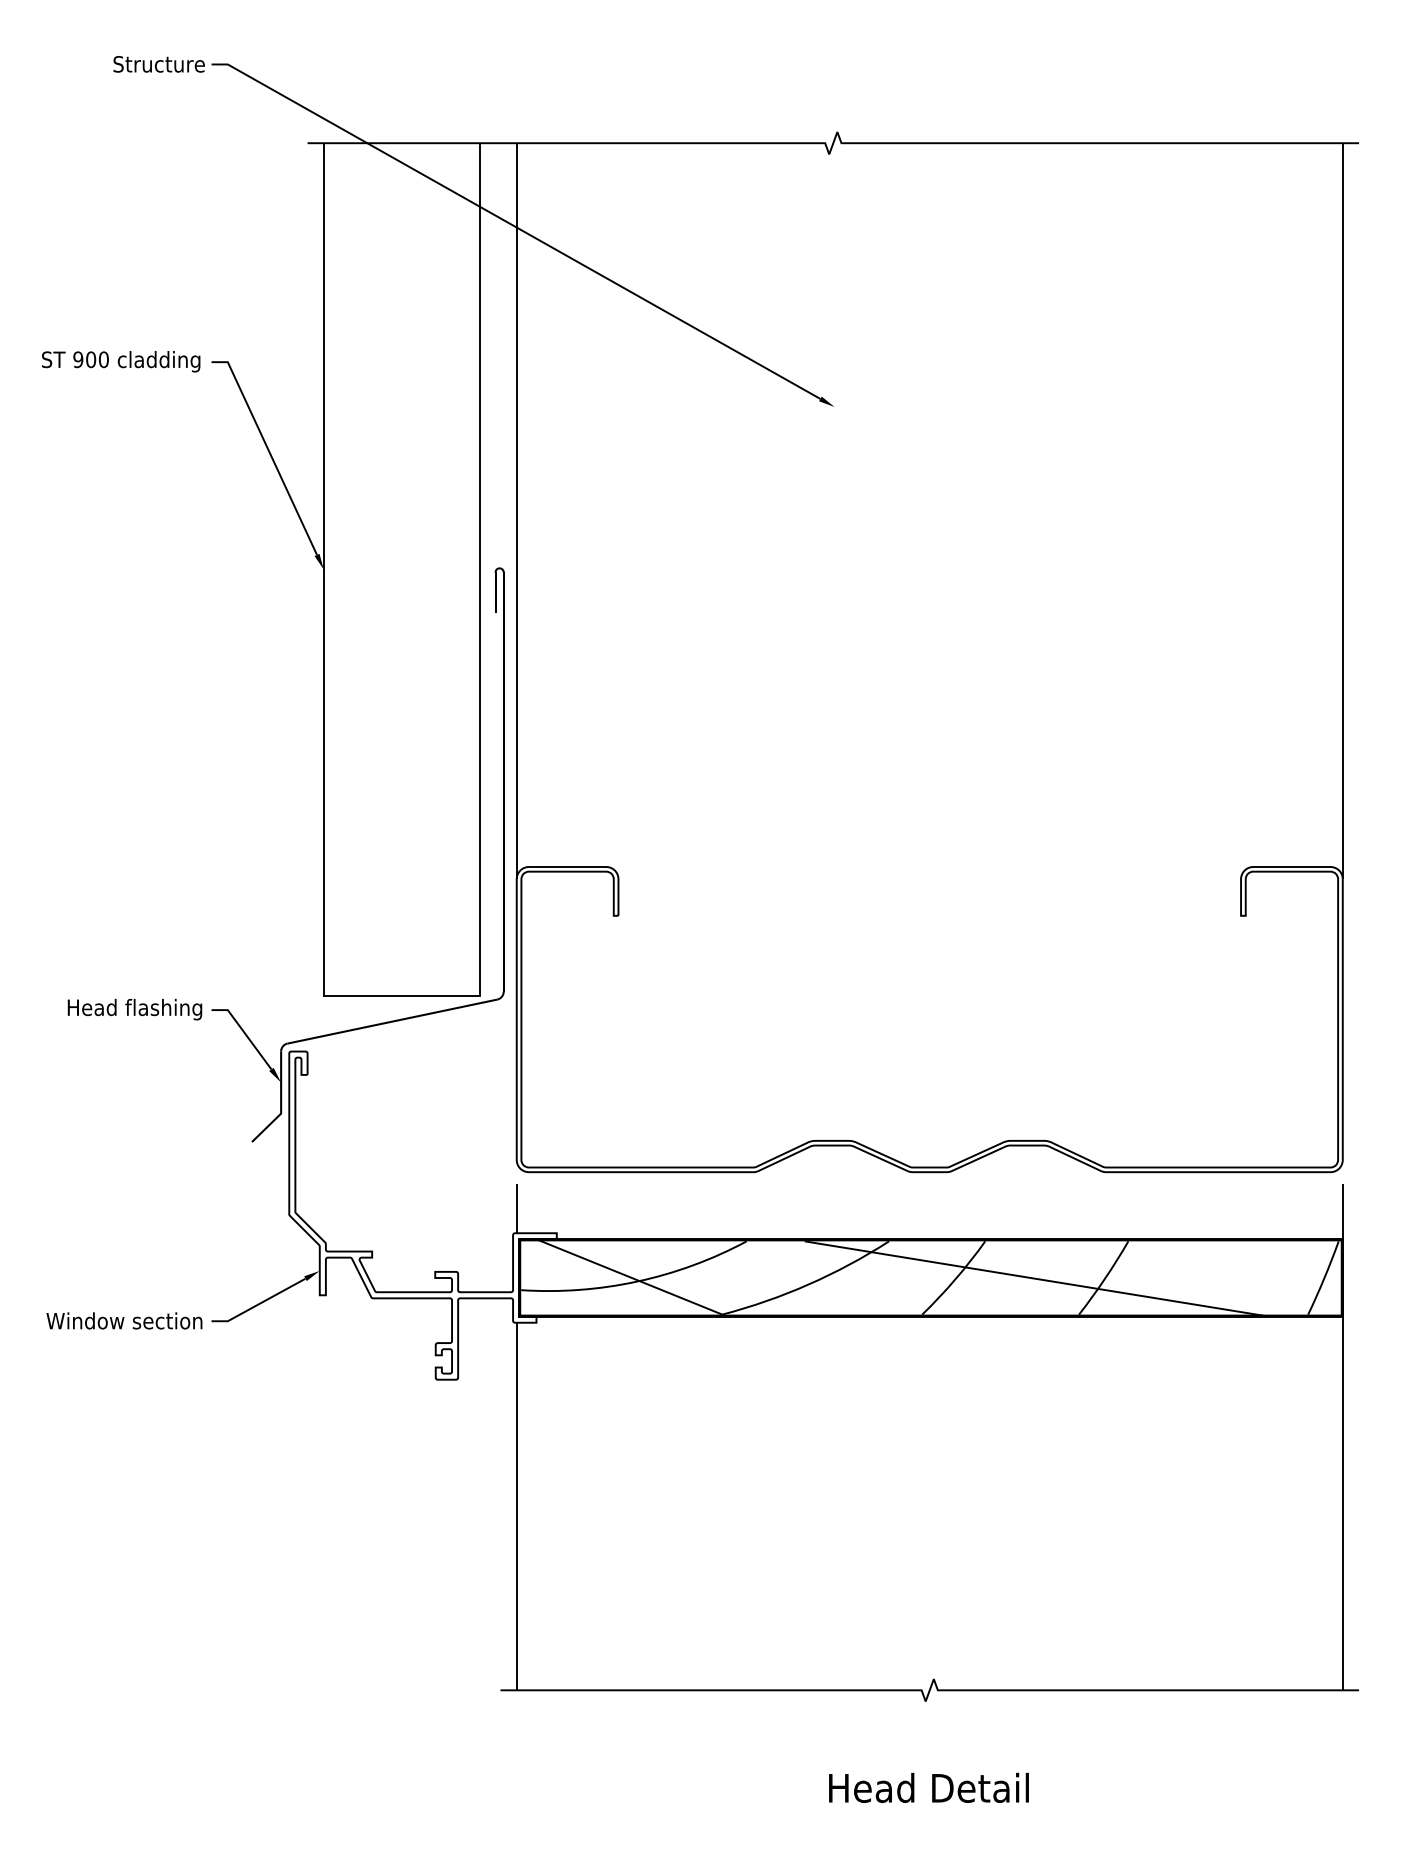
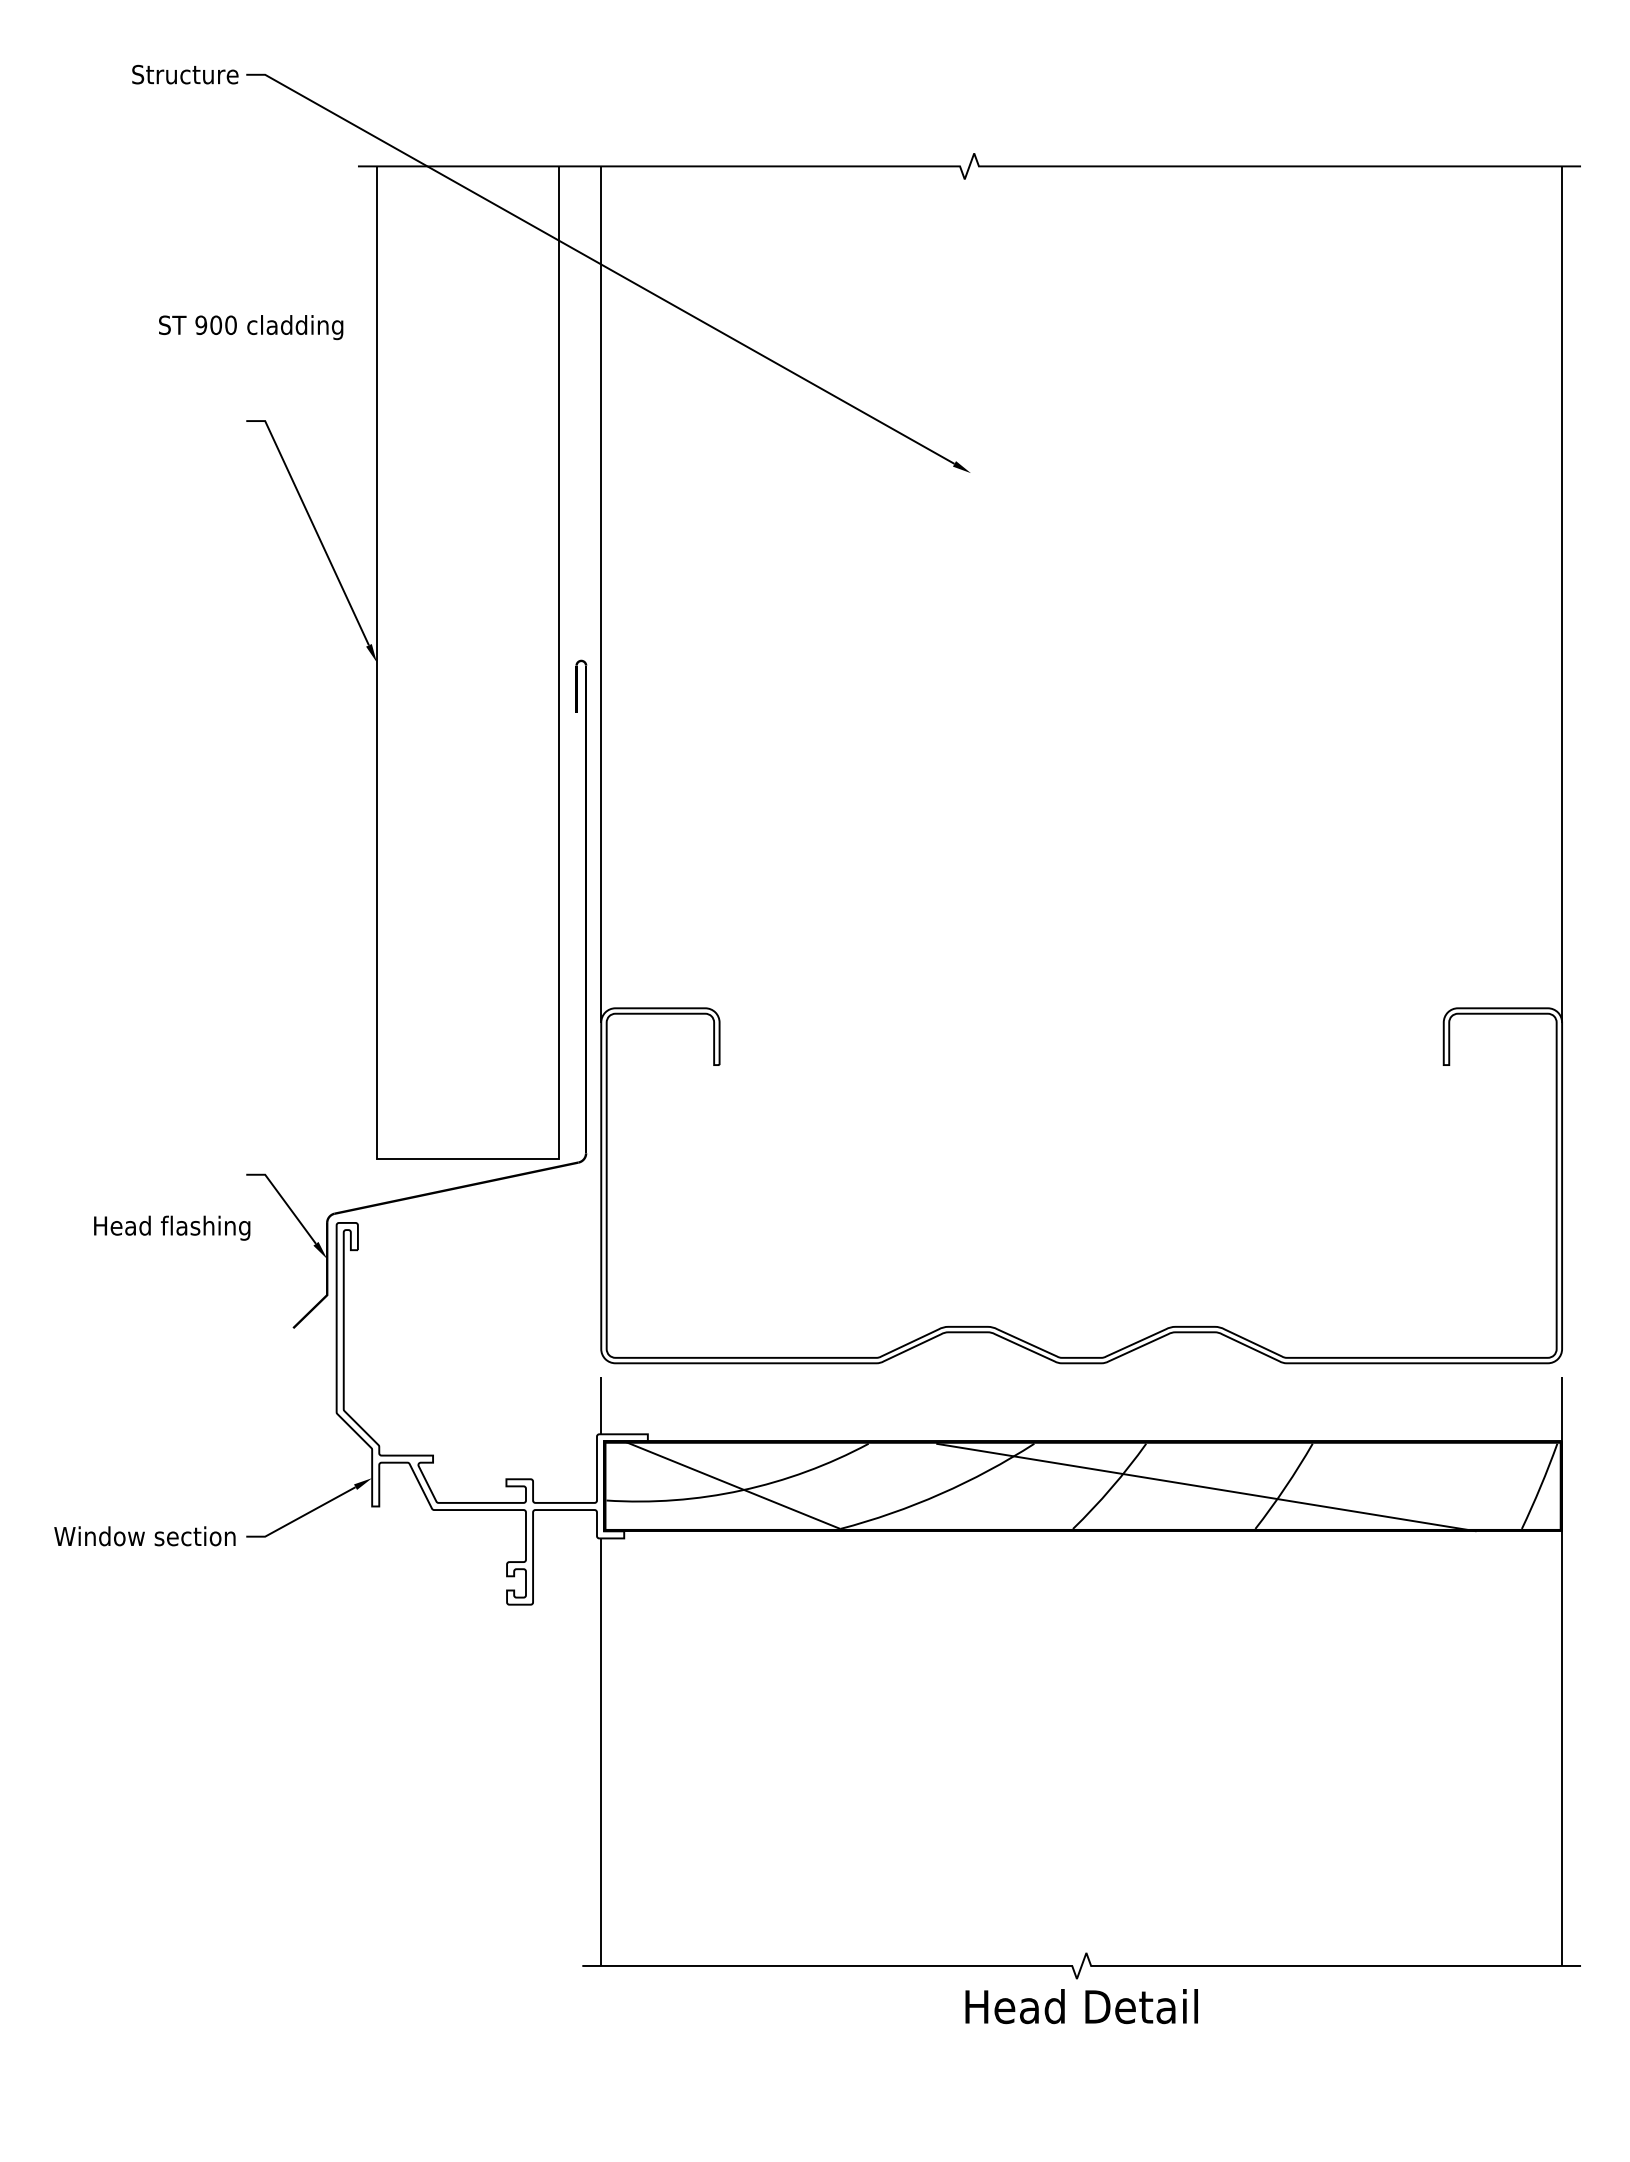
text: (121, 361) -> (251, 327), moved
text: (135, 1009) -> (172, 1227), moved
text: (928, 1787) -> (1081, 2006), moved

